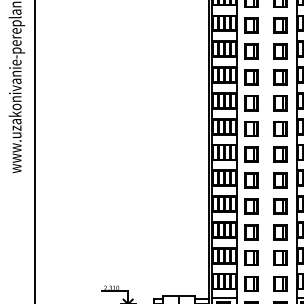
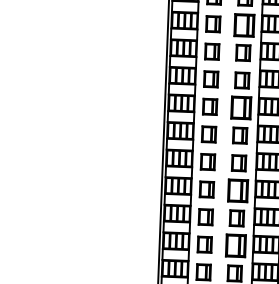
part: (280, 25) -> (244, 25), size x1.4
part: (280, 103) -> (241, 108), size x1.4
part: (280, 180) -> (237, 190), size x1.4
part: (280, 232) -> (235, 246), size x1.4

